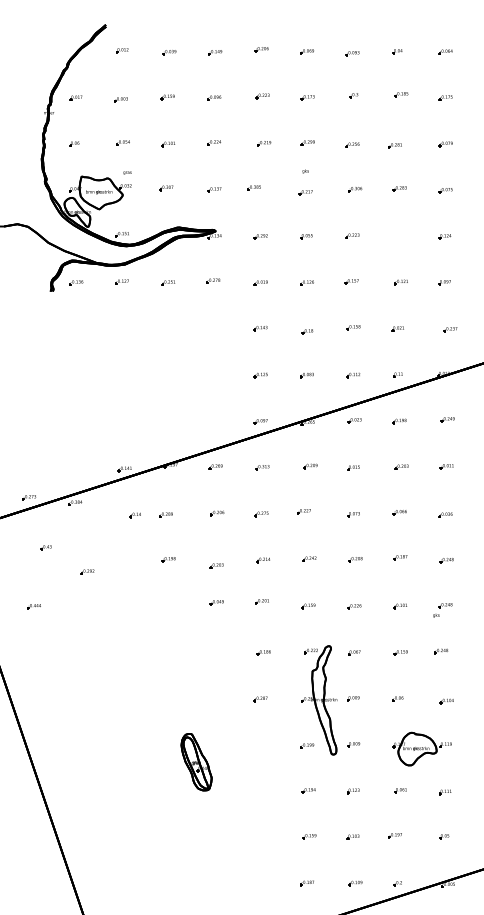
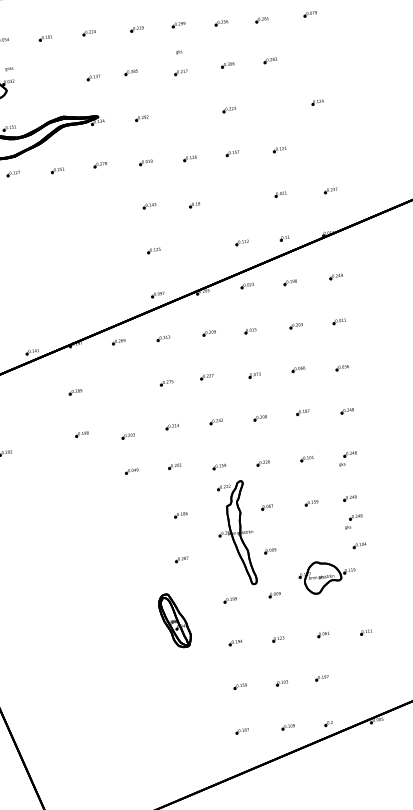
part: (166, 188) -> (47, 80), removed
part: (445, 190) -> (314, 58), removed
part: (306, 236) -> (185, 114), removed
part: (444, 282) -> (321, 146), removed
part: (353, 327) -> (238, 196), removed
part: (306, 375) -> (197, 246), removed
part: (217, 513) -> (124, 386), removed
part: (134, 515) -> (45, 395), removed
part: (442, 676) -> (353, 522), added
part: (397, 698) -> (312, 547), removed
part: (319, 700) -> (236, 533), moved
part: (421, 748) -> (326, 576), moved
part: (196, 762) -> (174, 621), moved
part: (444, 836) -> (369, 674), removed

